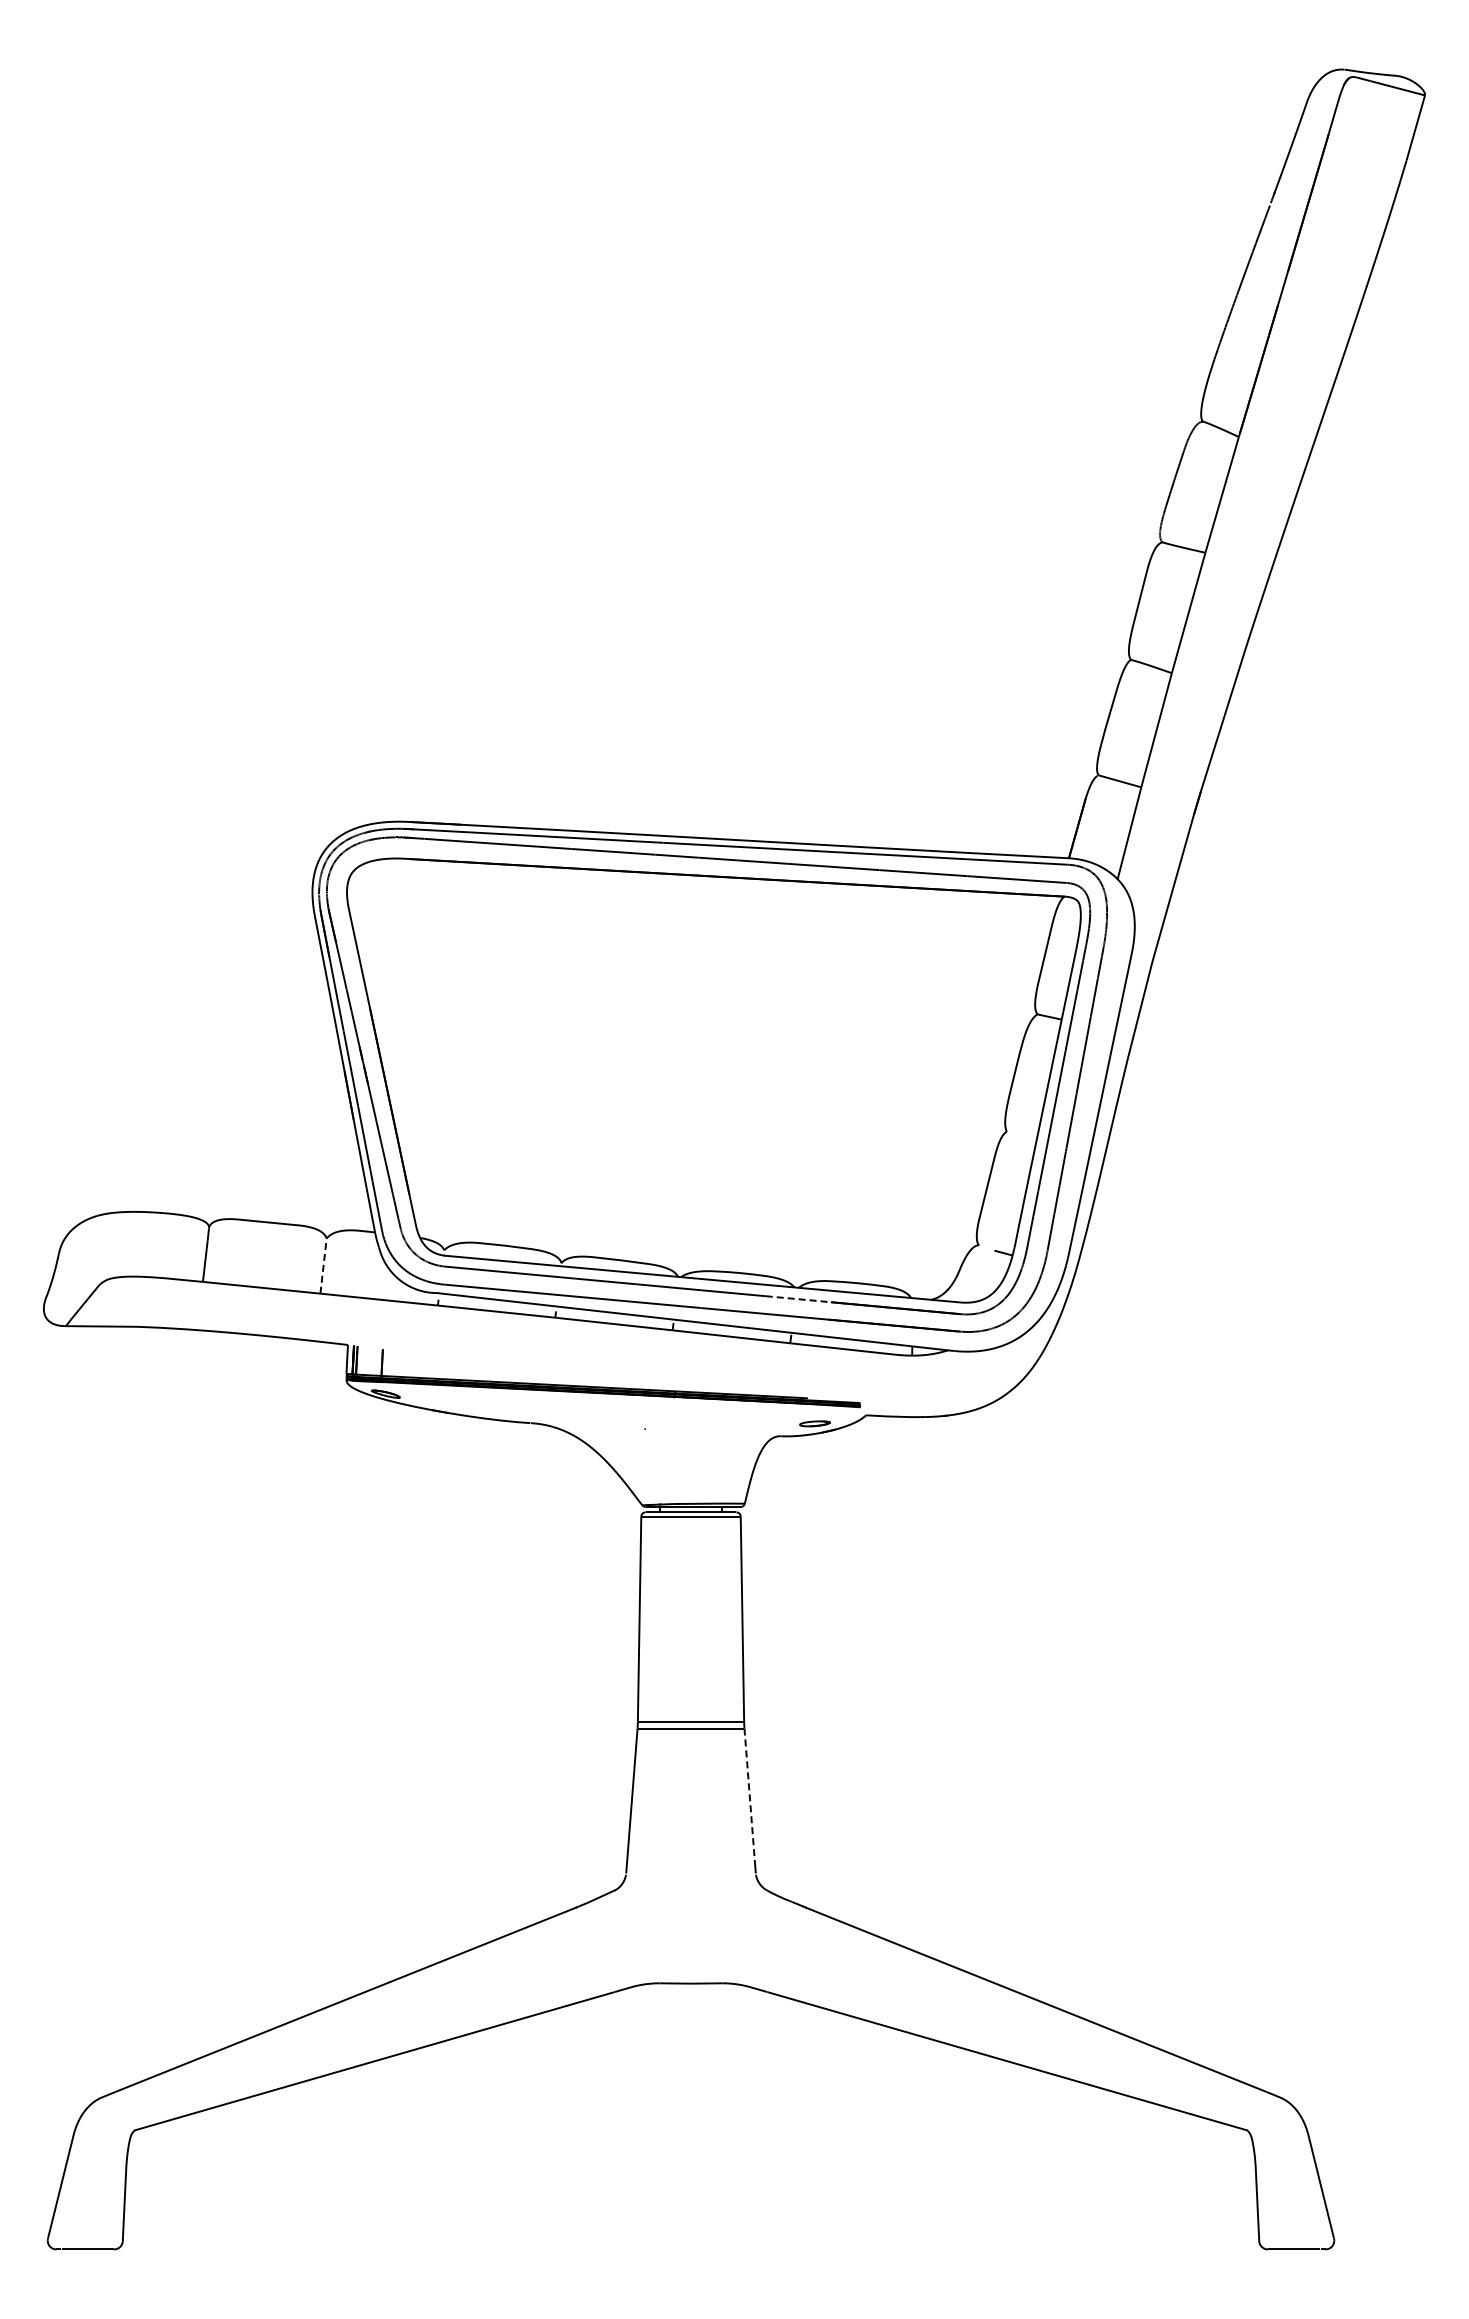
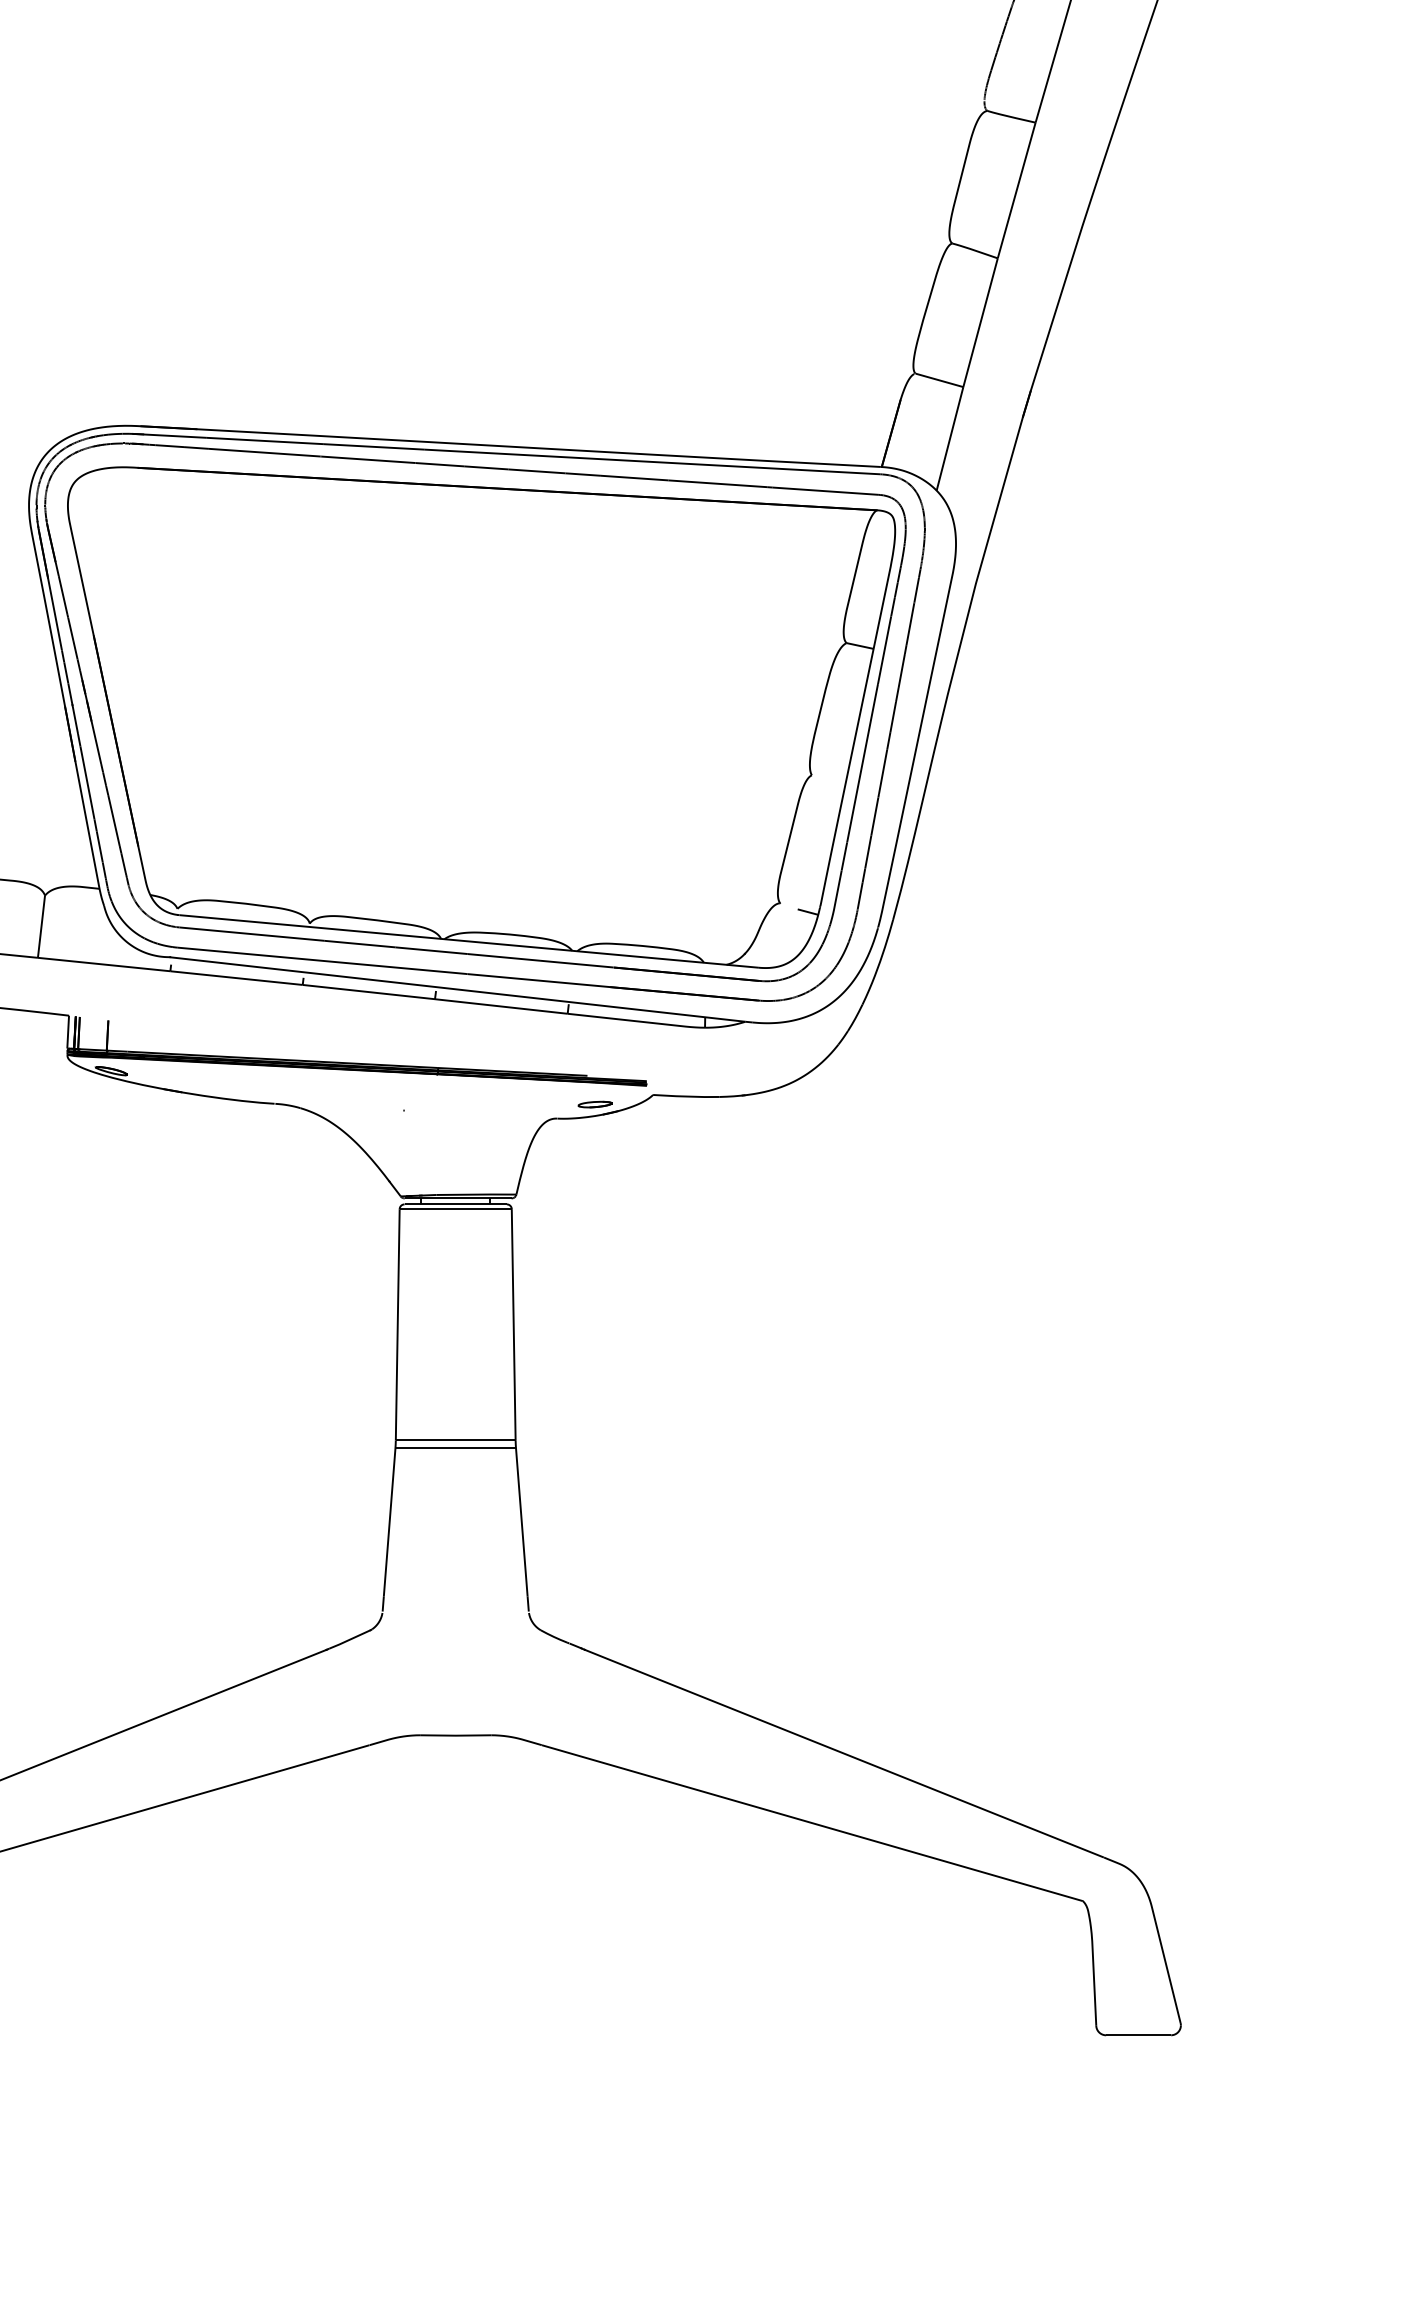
line: (323, 1266) -> (41, 927), dashed -> solid
line: (798, 1299) -> (576, 964), dashed -> solid
line: (749, 1794) -> (521, 1522), dashed -> solid

